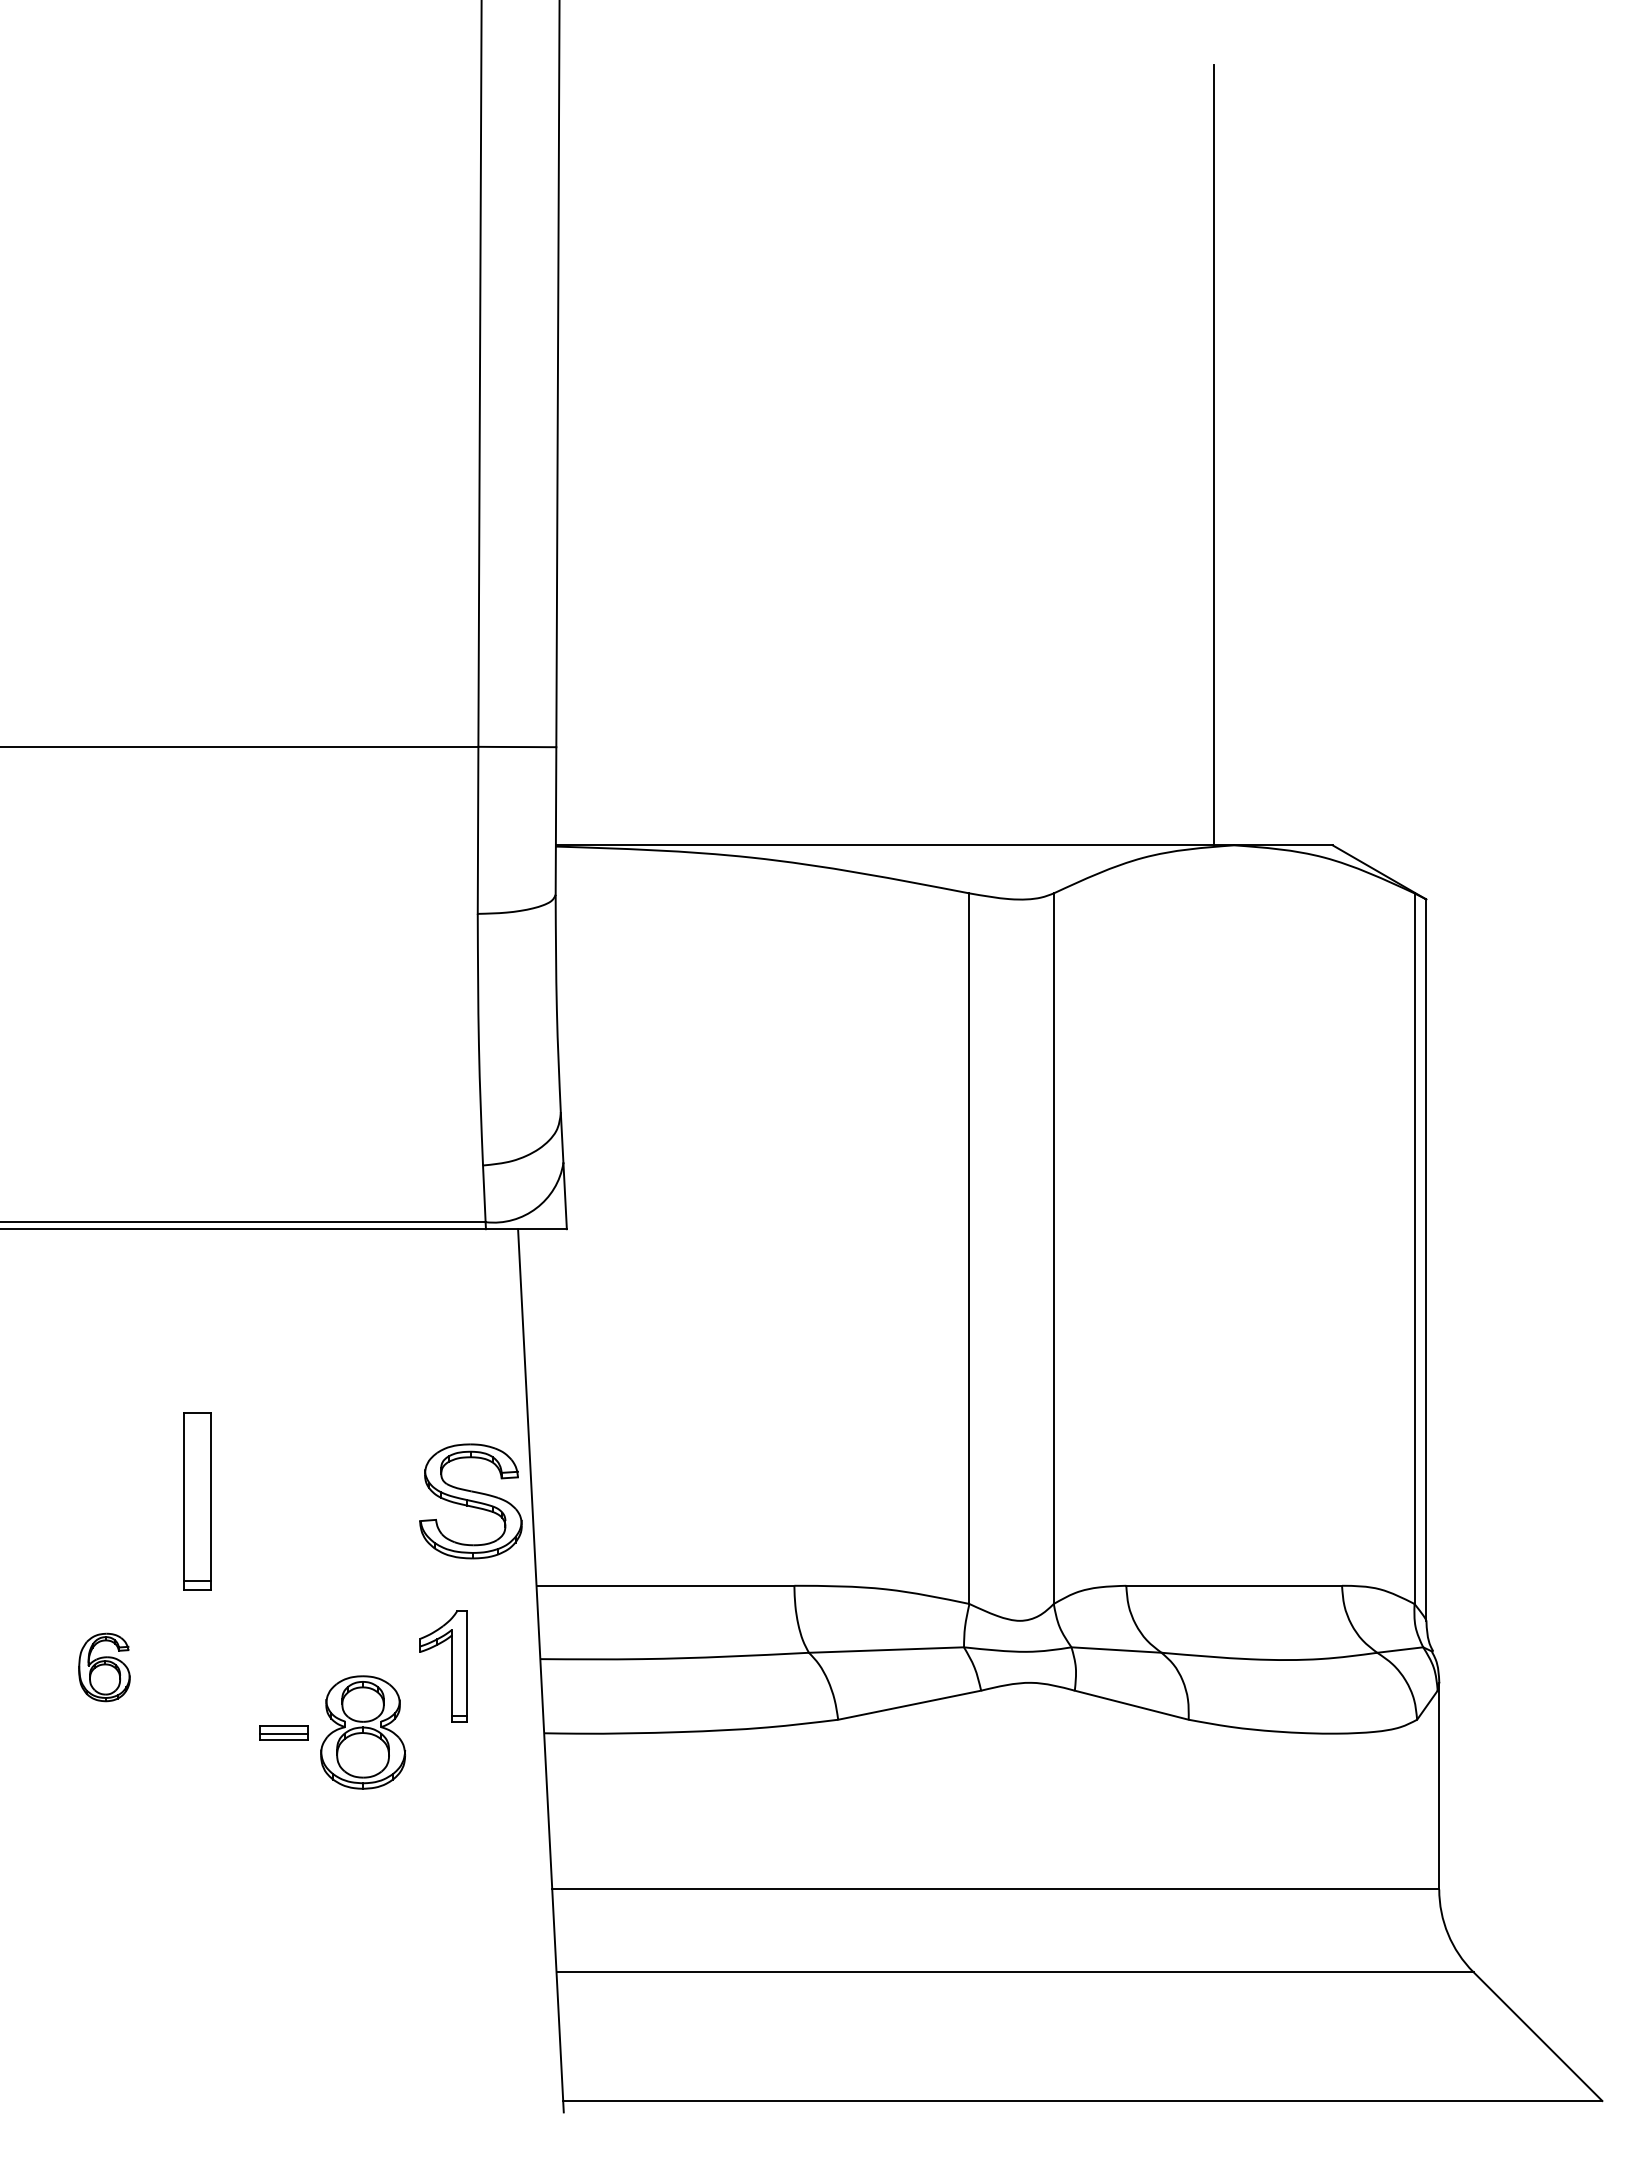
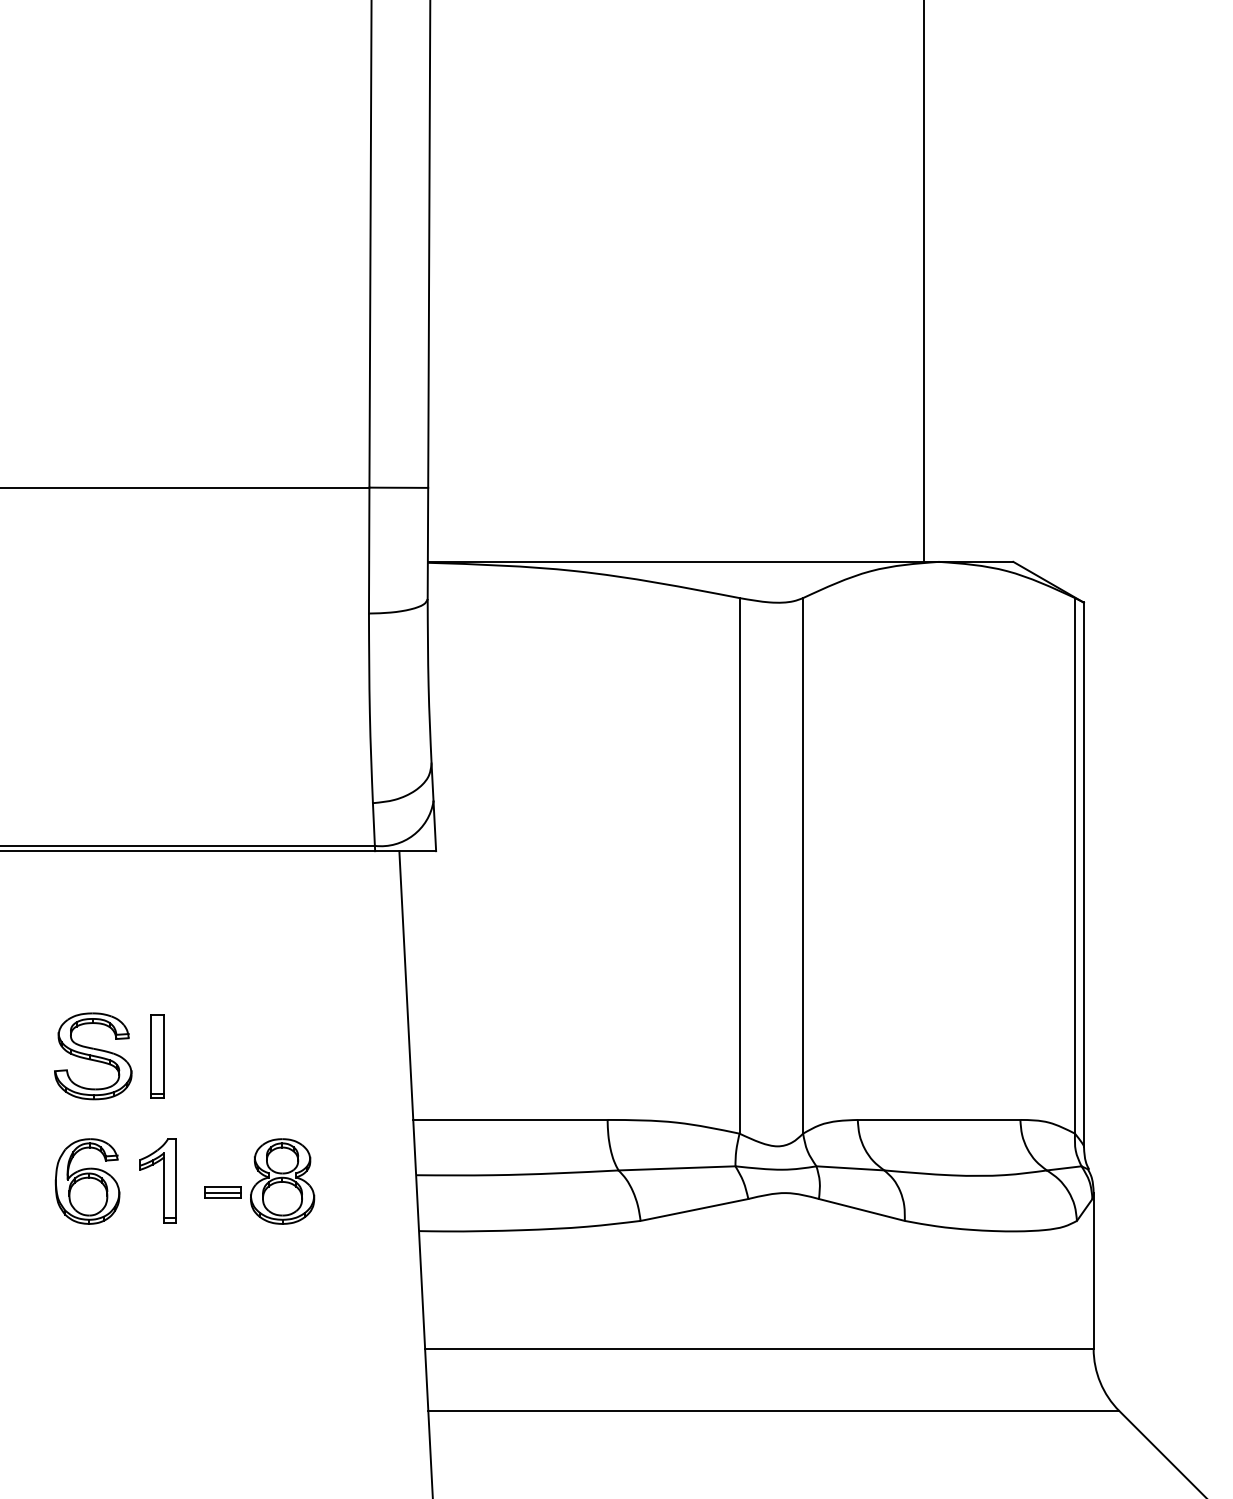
part: (197, 1501) -> (157, 1056), size x0.62
part: (470, 1501) -> (92, 1056), moved
part: (451, 1666) -> (163, 1180), moved
part: (104, 1667) -> (87, 1181), size x1.67
part: (283, 1732) -> (222, 1192), moved
part: (363, 1732) -> (282, 1181), moved

